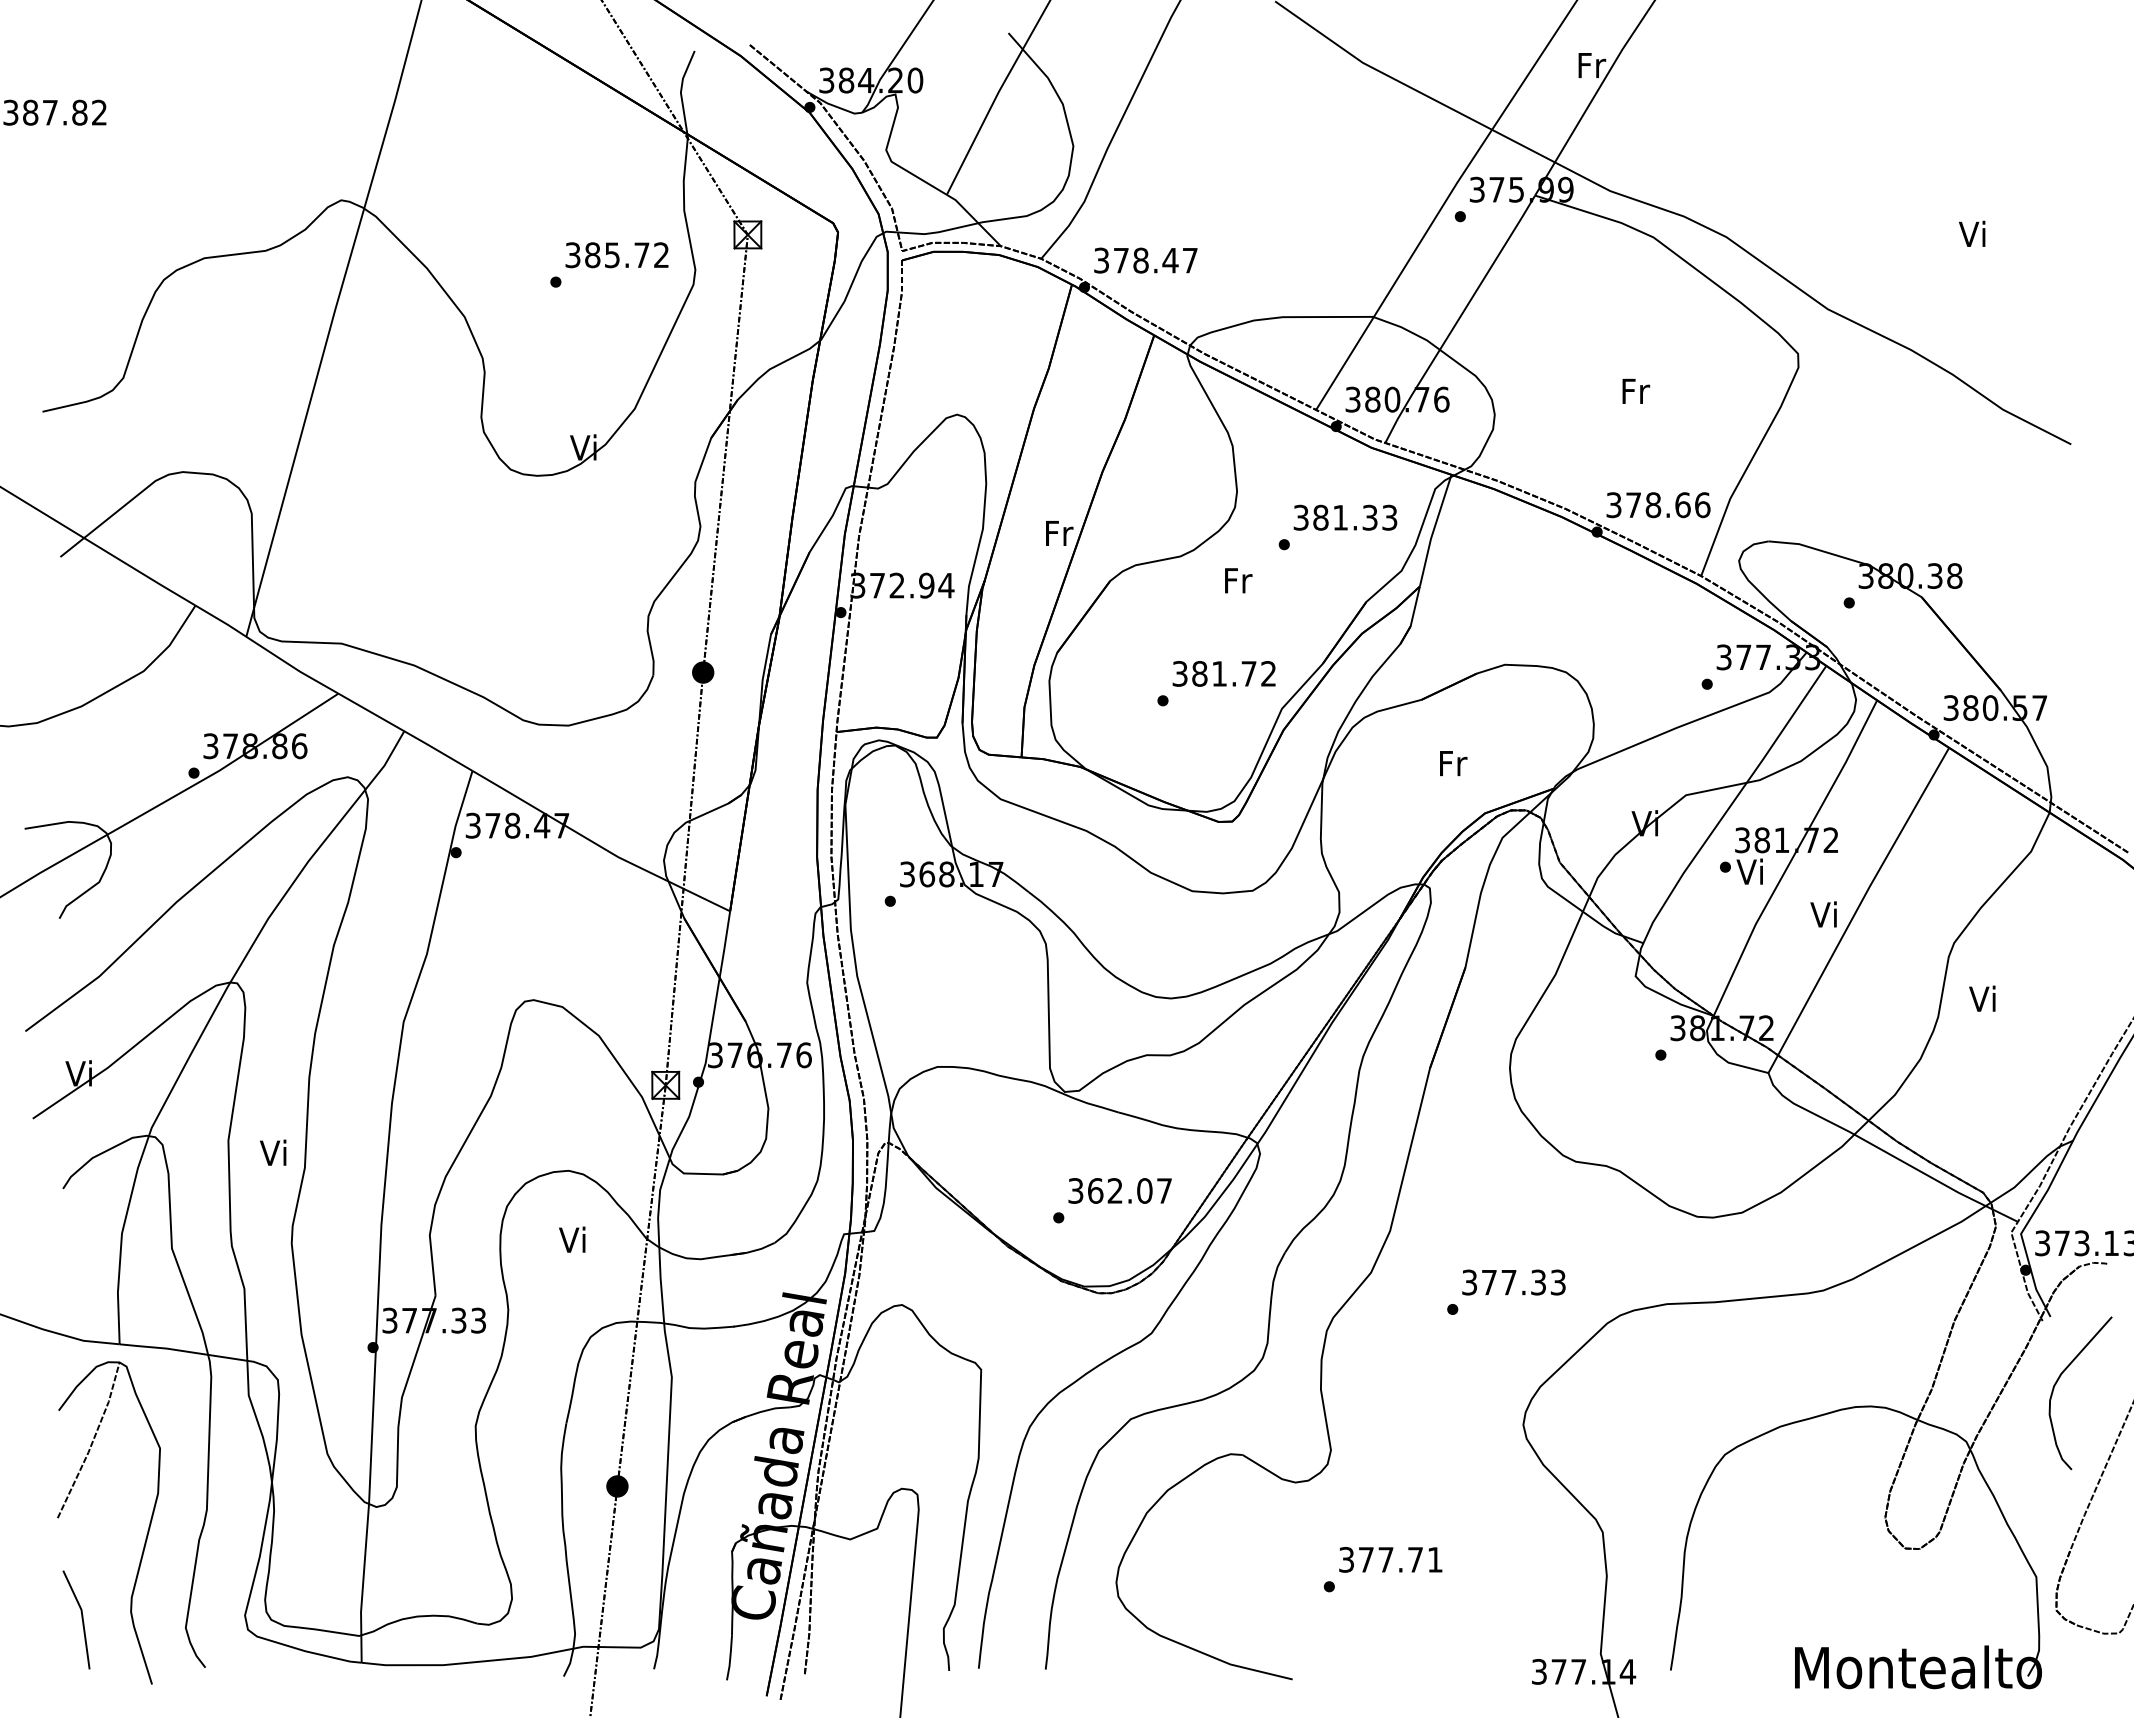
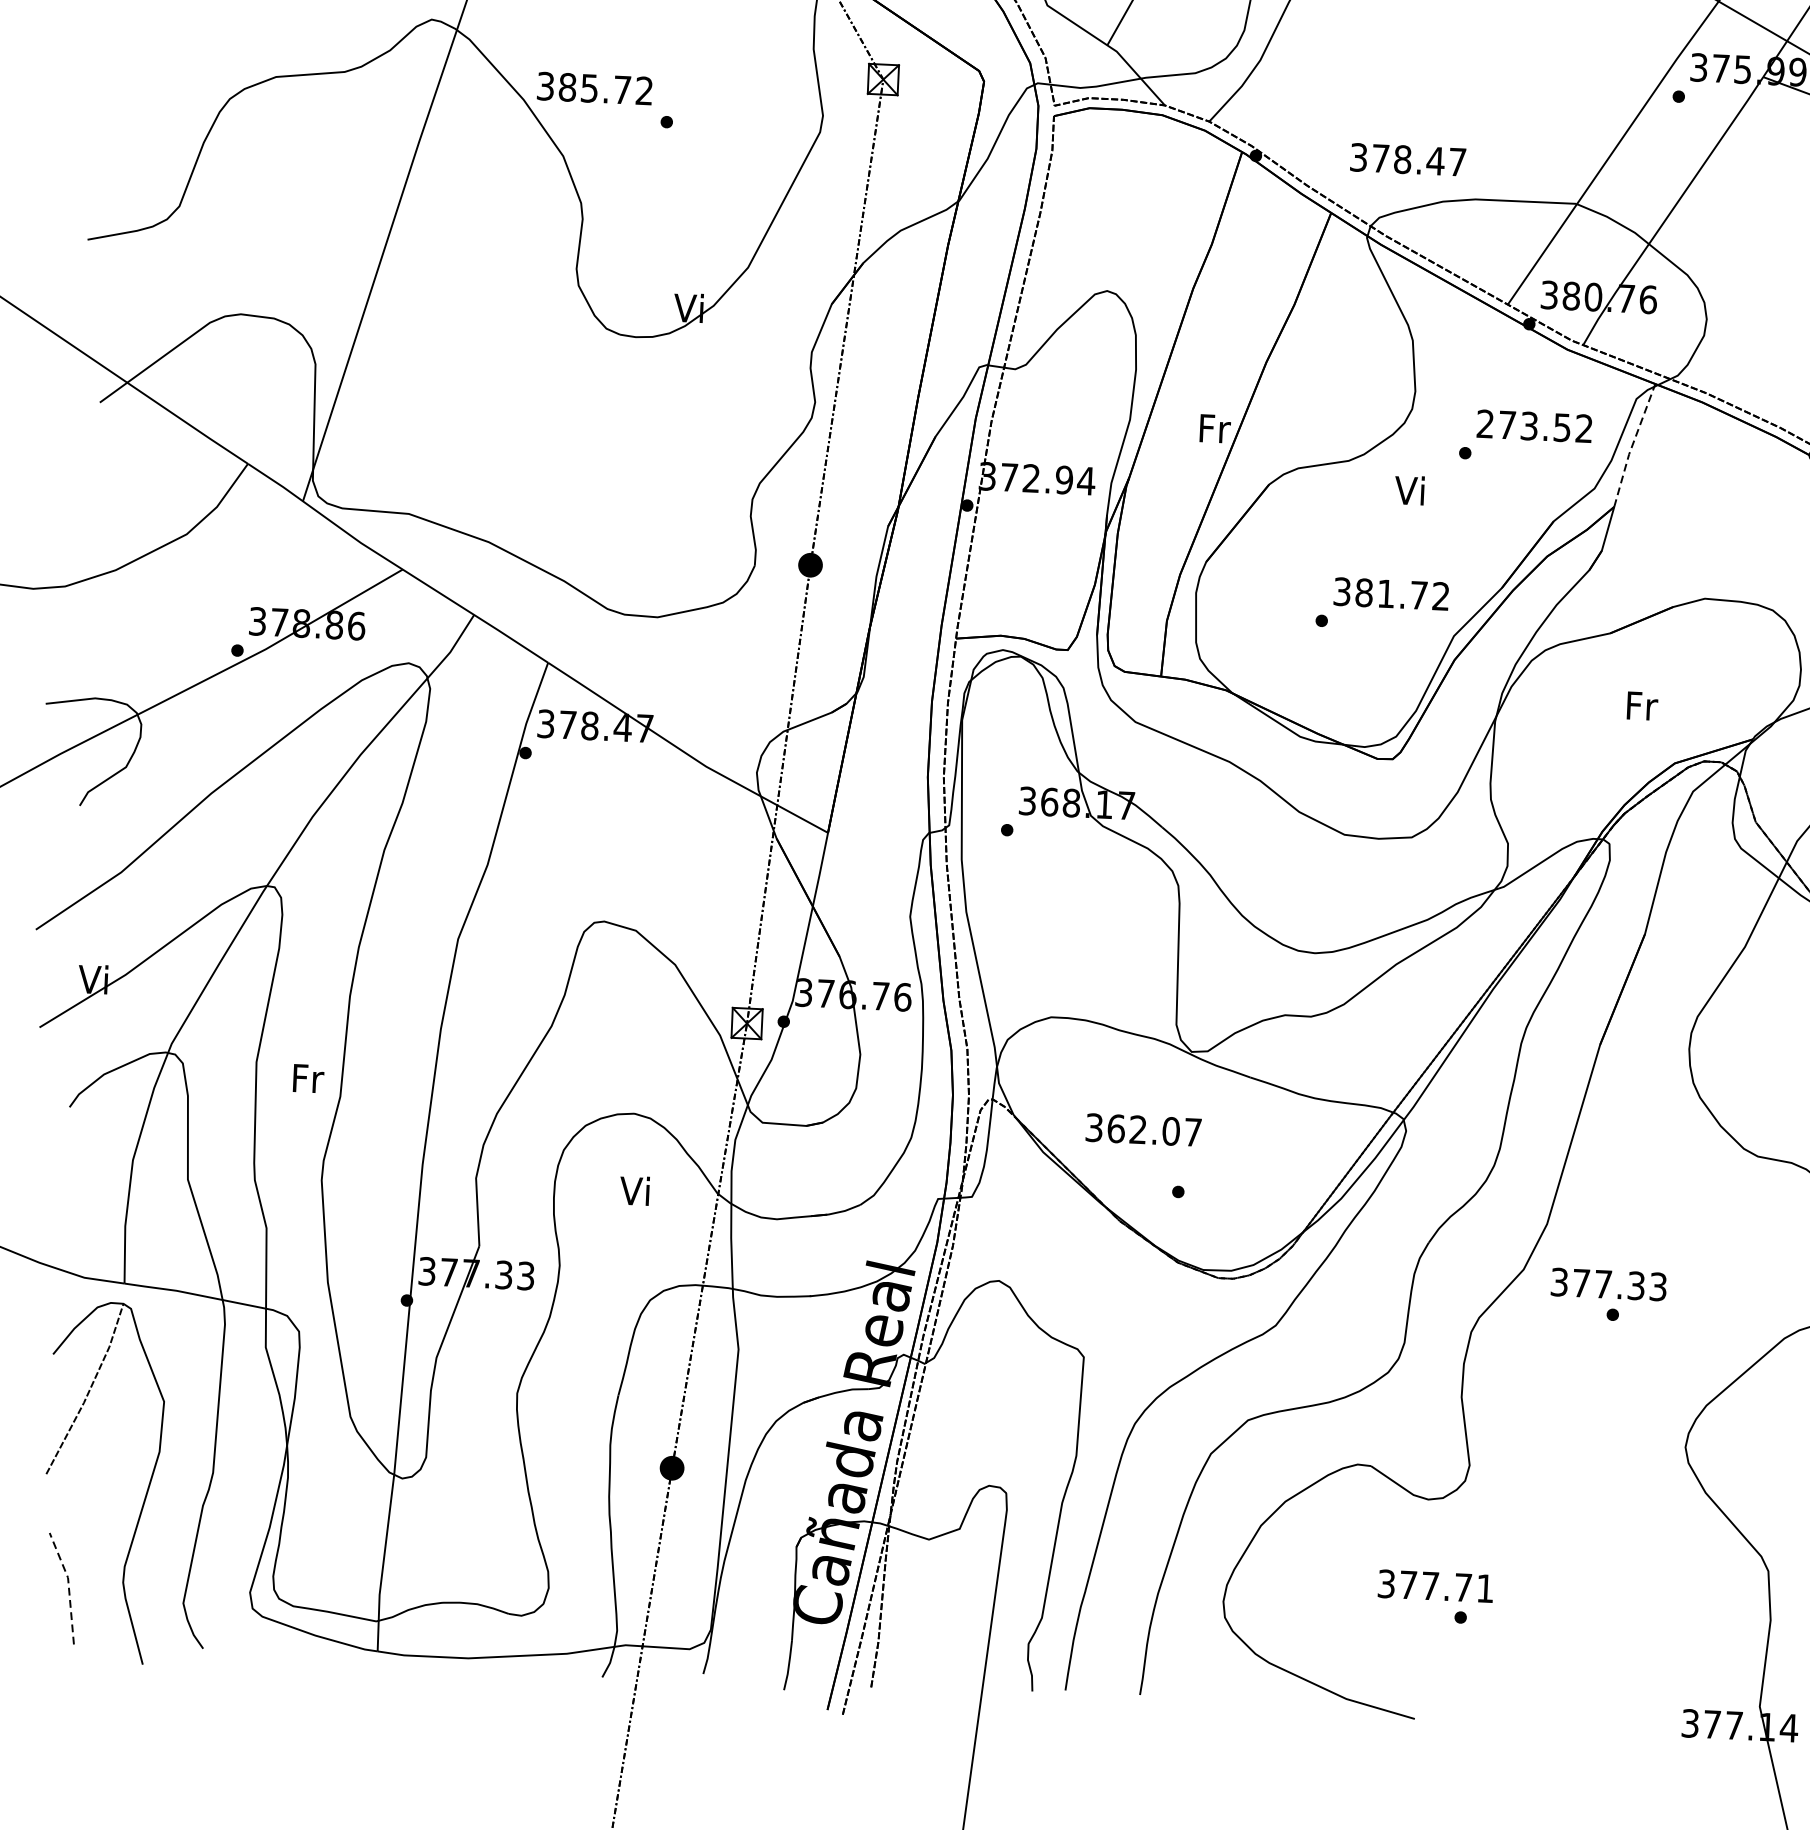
text: (616, 255) -> (594, 88), moved
text: (1145, 260) -> (1407, 159), moved
text: (1345, 517) -> (1534, 426), 381.33 -> 273.52
line: (1433, 530) -> (1632, 445), solid -> dashed
text: (1237, 580) -> (1411, 490), Fr -> Vi
text: (274, 1152) -> (307, 1077), Vi -> Fr
text: (1119, 1190) -> (1142, 1129), moved
text: (1513, 1282) -> (1608, 1284), moved
text: (1390, 1559) -> (1435, 1585), moved
line: (82, 1617) -> (68, 1586), solid -> dashed

